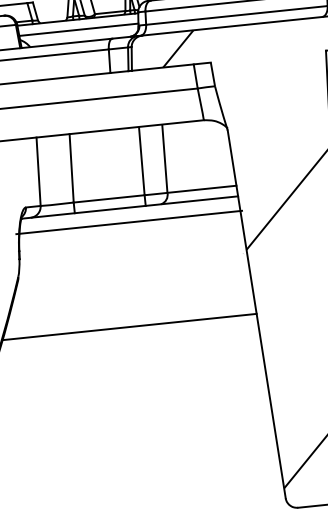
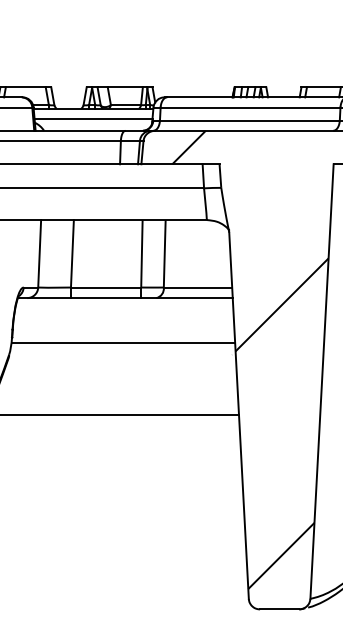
line: (129, 222) -> (123, 342), moved

